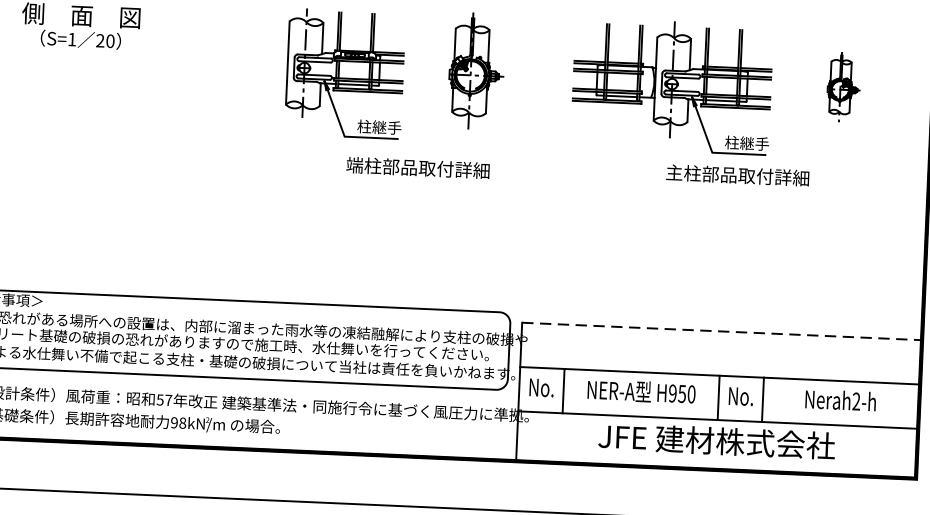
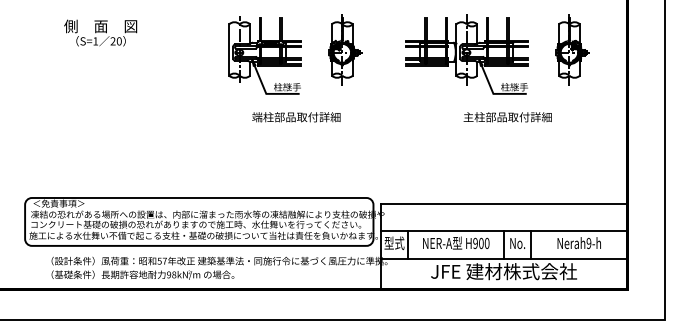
part: (843, 86) -> (572, 49), size x1.67
text: (418, 168) -> (296, 117), moved
text: (737, 175) -> (507, 117), moved
line: (722, 330) -> (504, 203), dashed -> solid
text: (541, 387) -> (394, 243), No. -> 型式
text: (682, 392) -> (481, 242), H950 -> H900
text: (855, 401) -> (588, 243), Nerah2-h -> Nerah9-h

